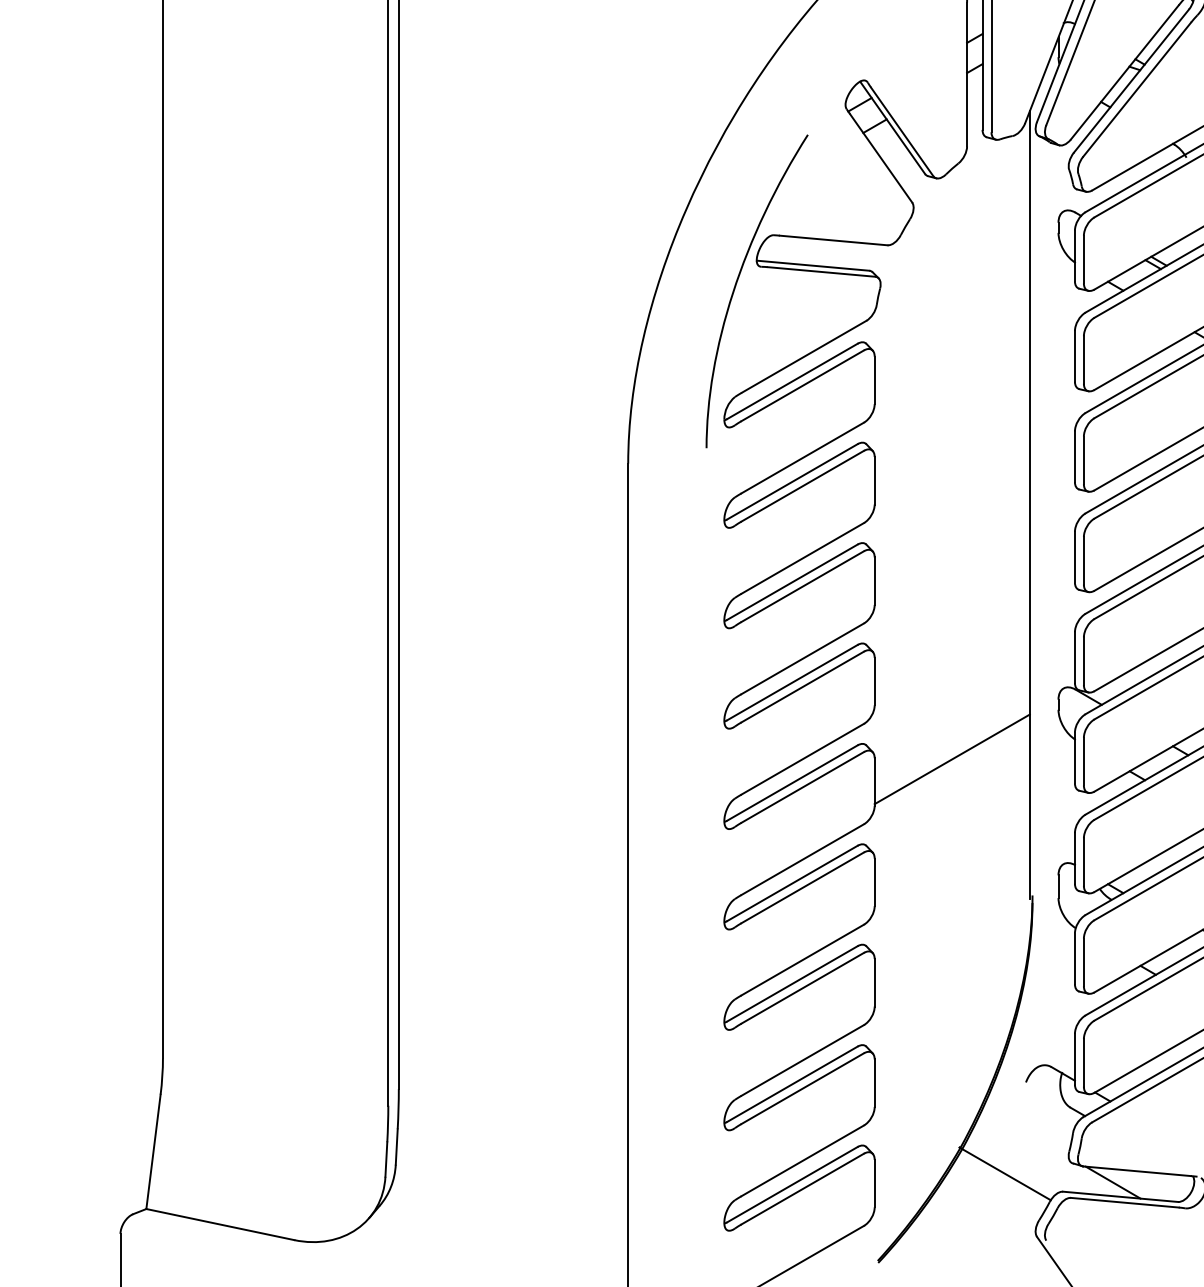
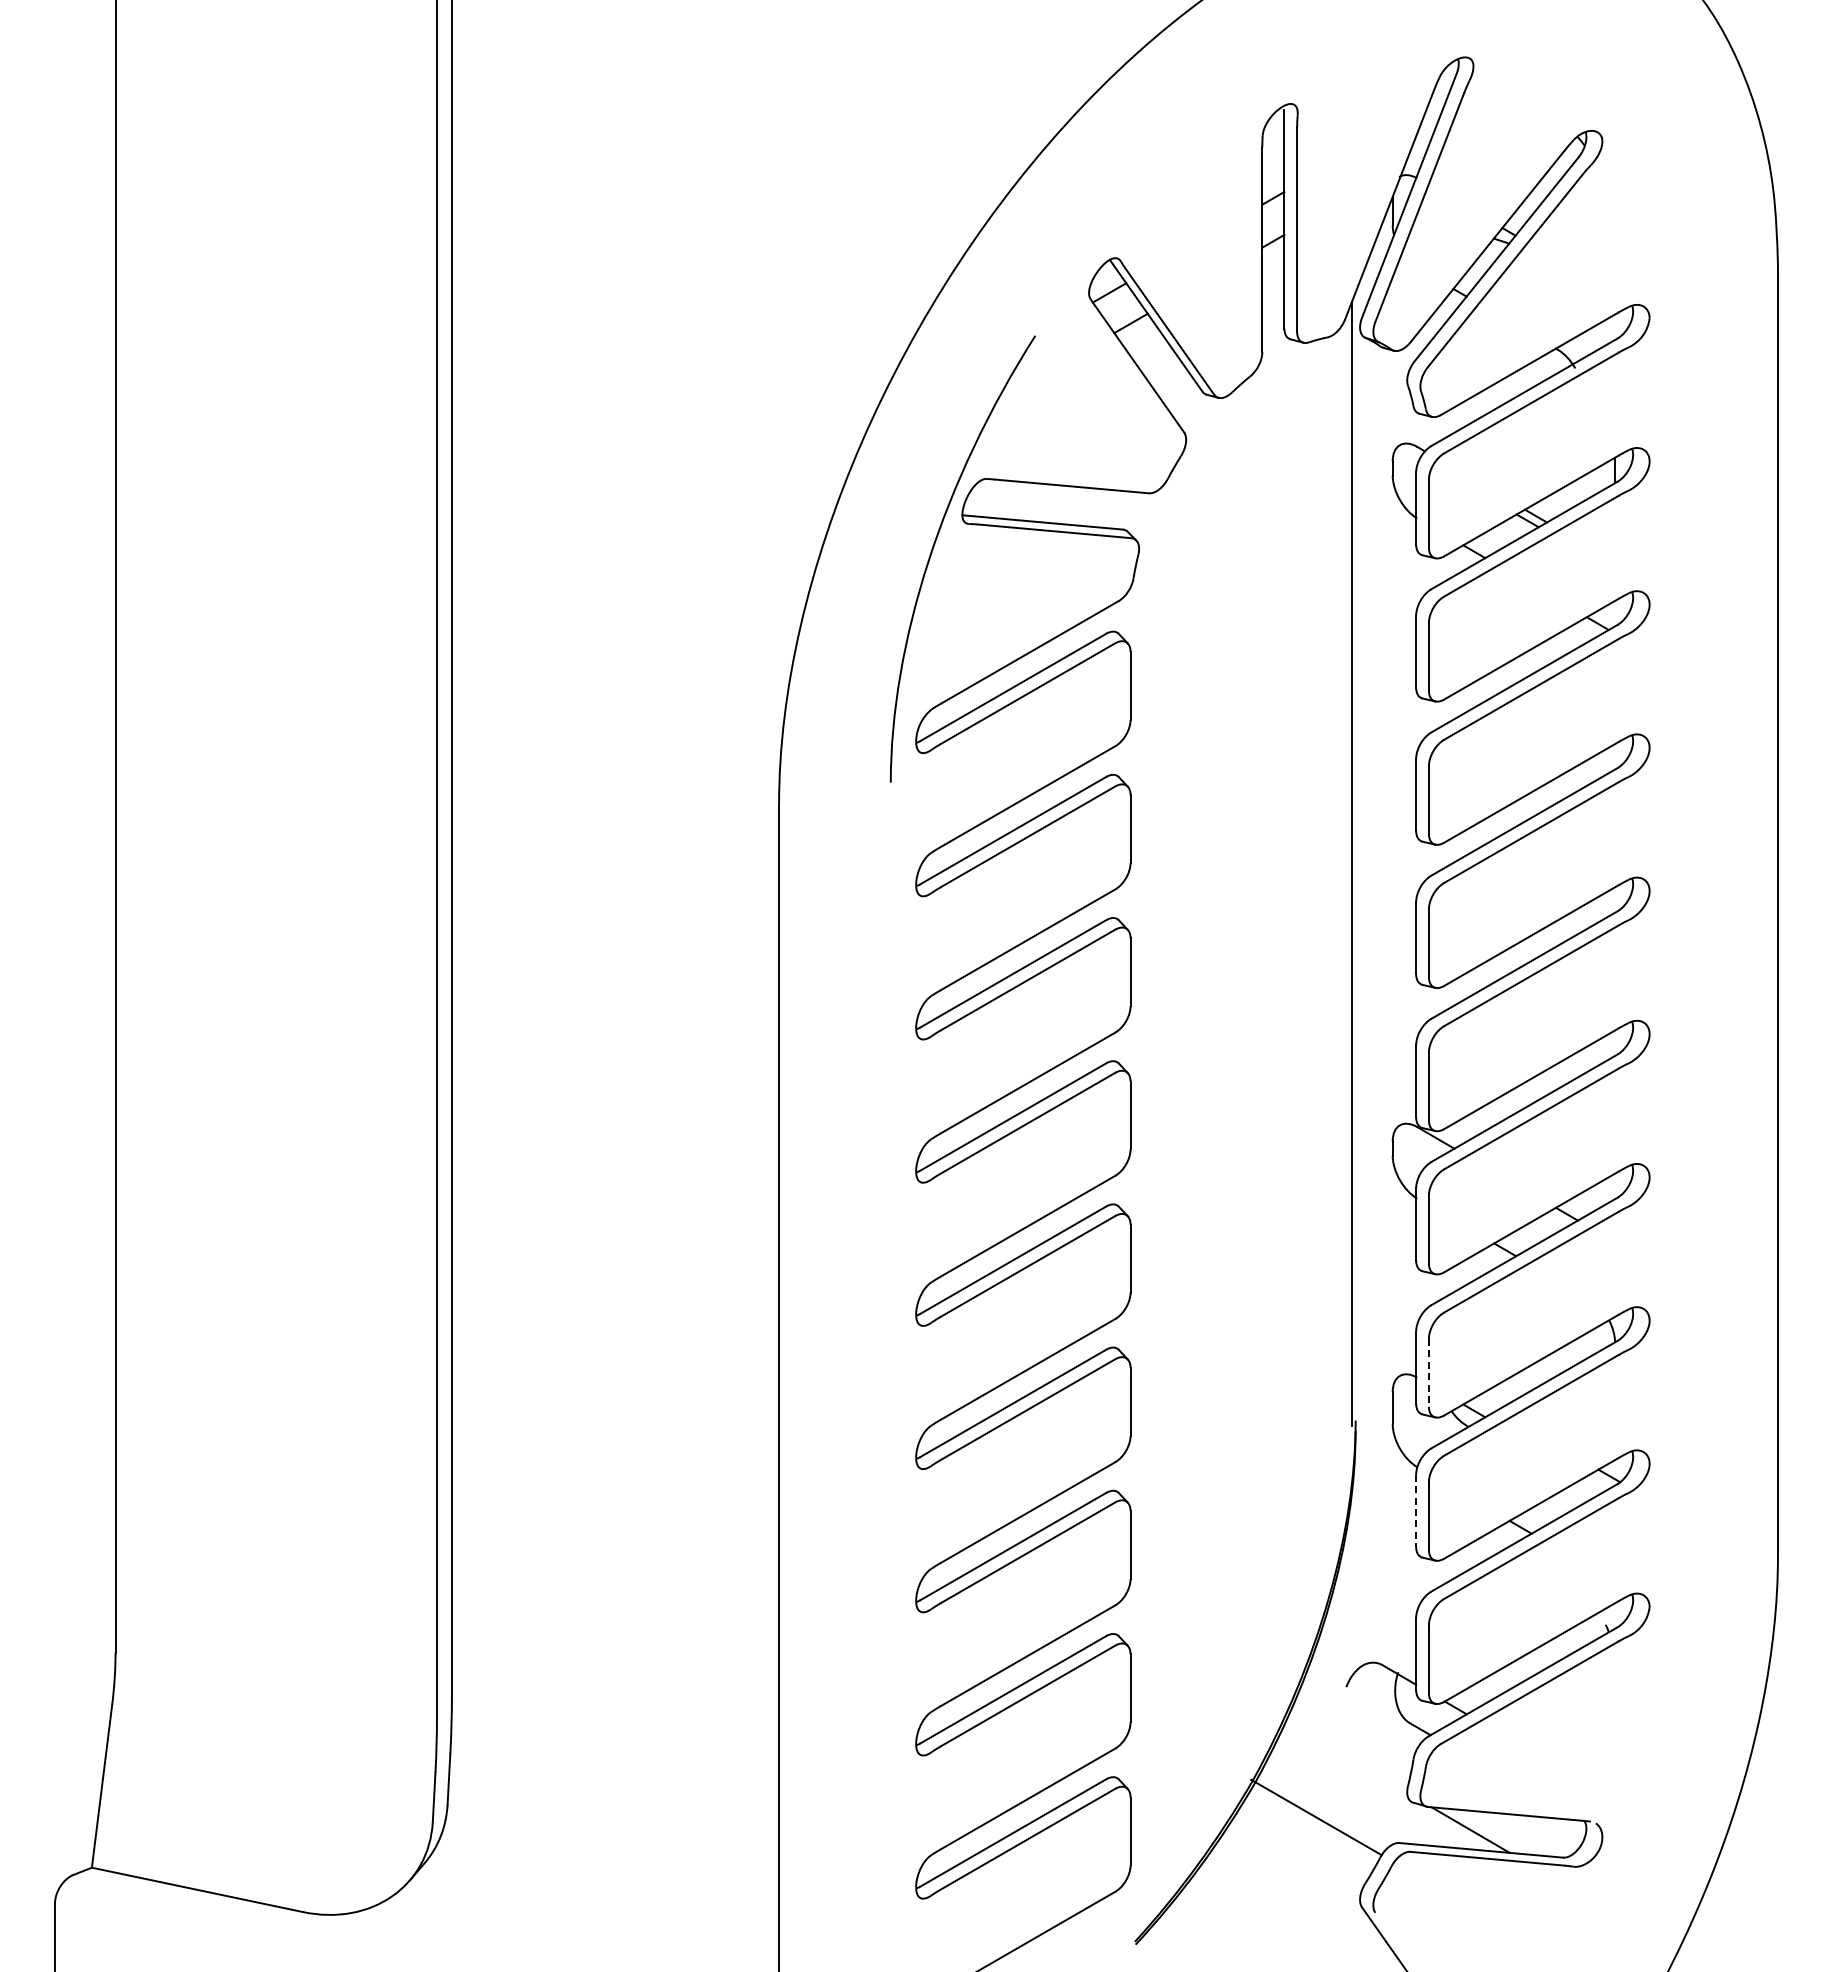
line: (951, 759) -> (1240, 1226), removed
line: (1083, 861) -> (1428, 1372), solid -> dashed
line: (1075, 959) -> (1416, 1511), solid -> dashed

